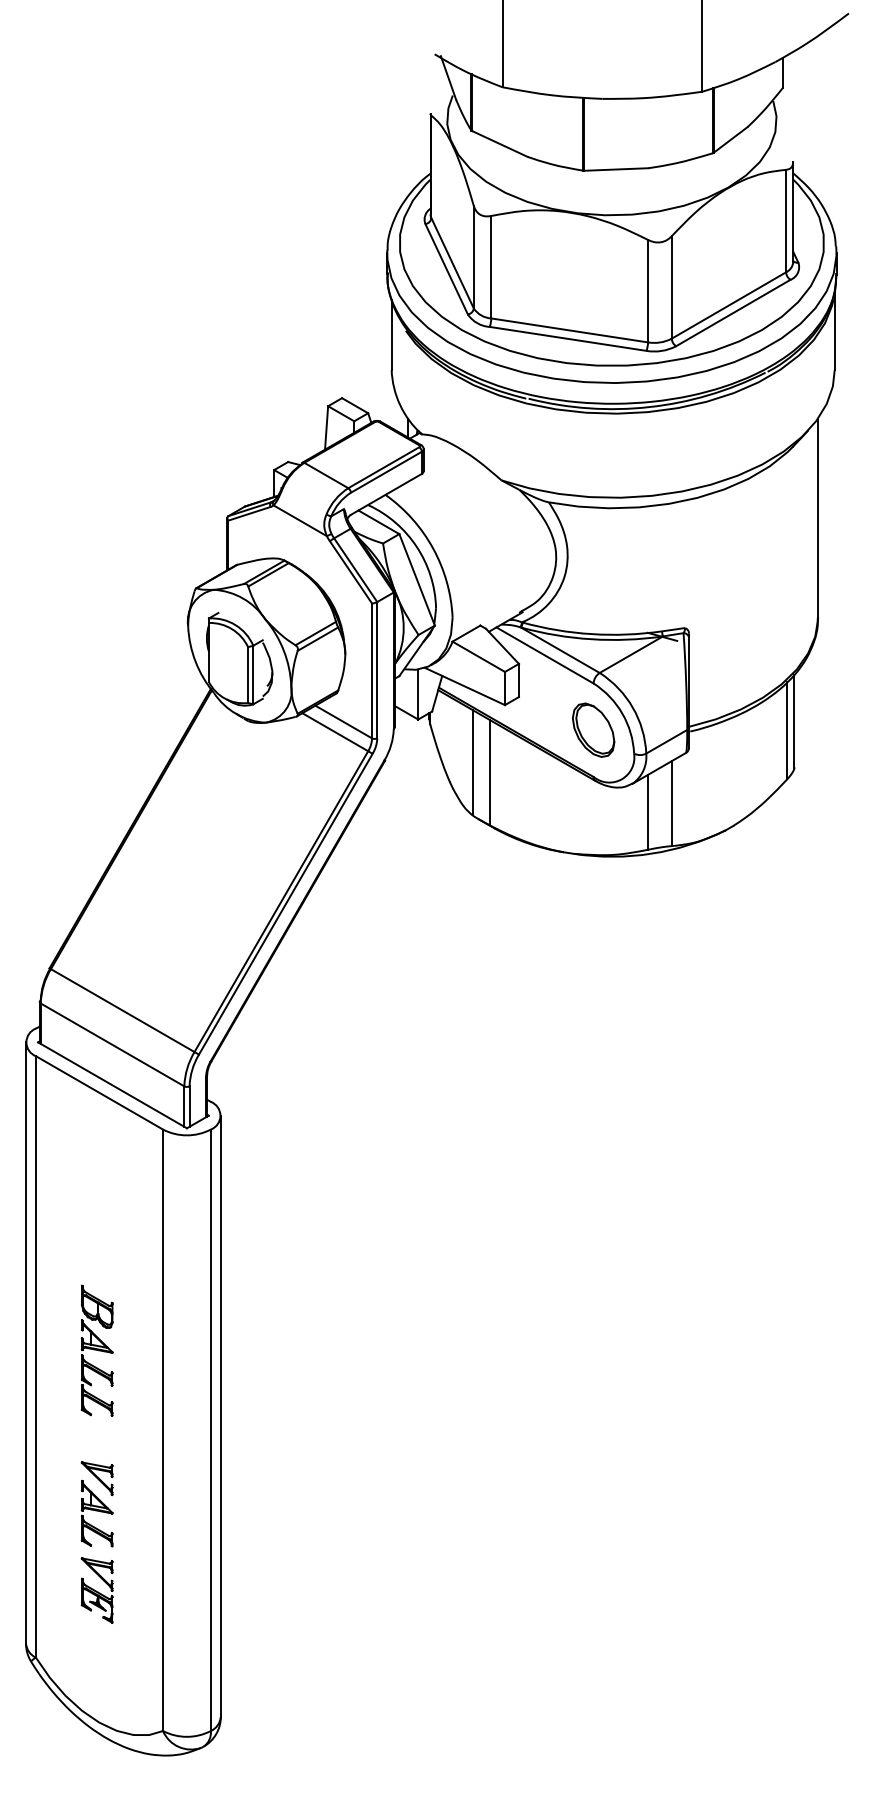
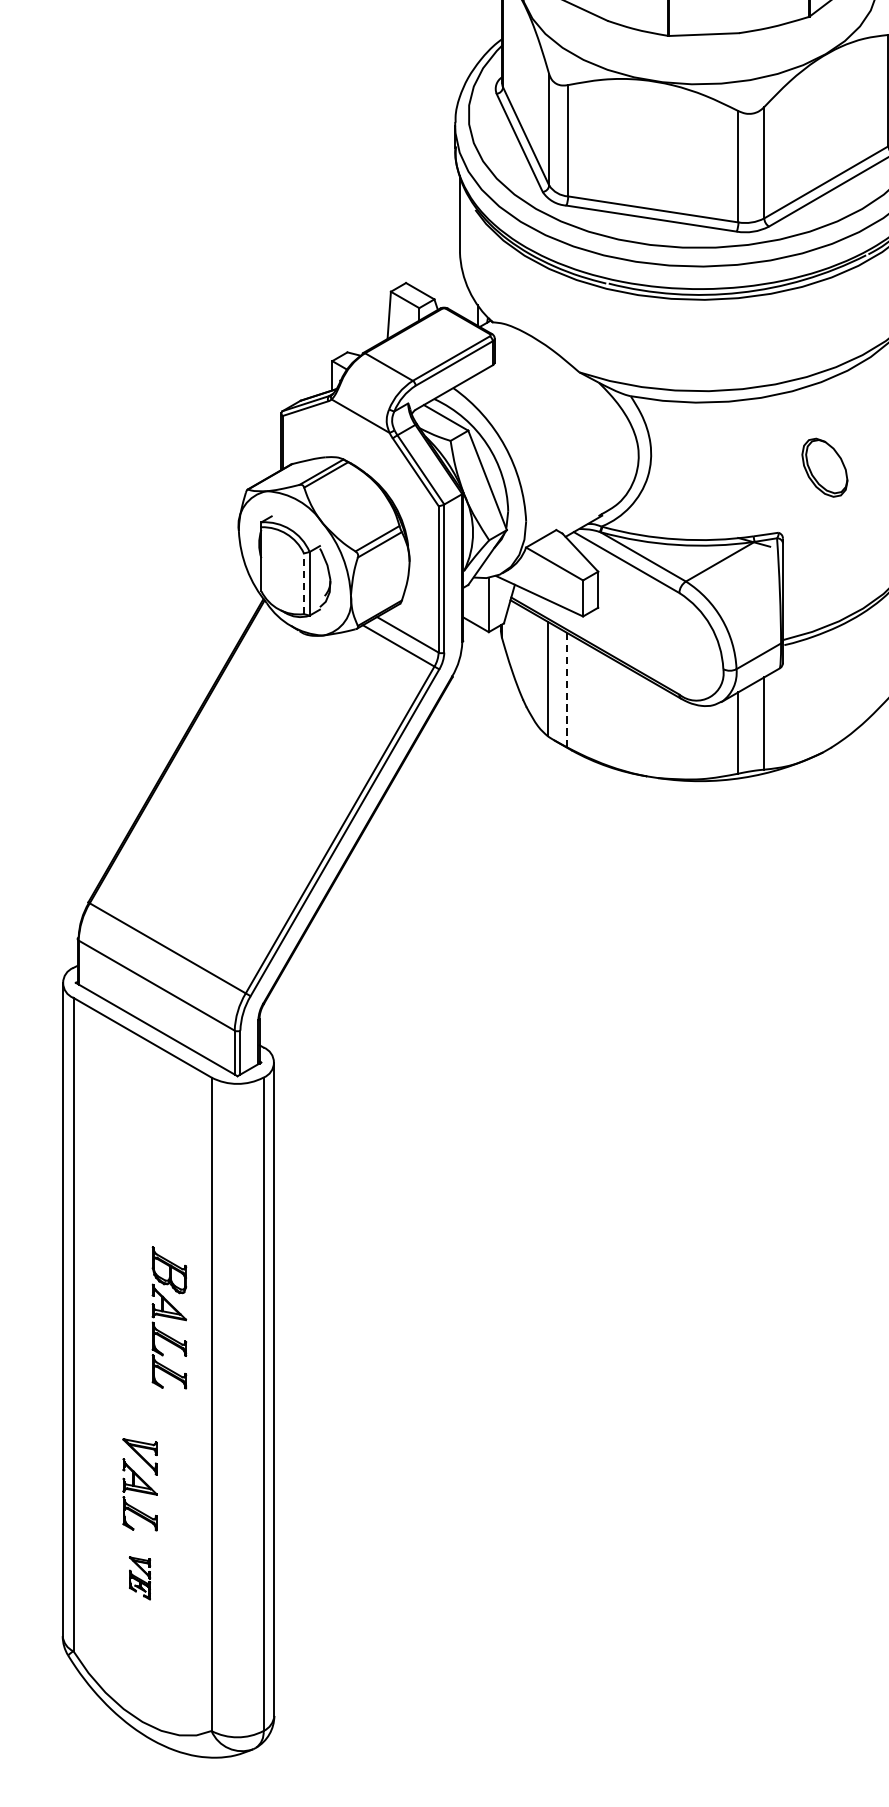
line: (248, 675) -> (304, 584), solid -> dashed
part: (593, 729) -> (824, 466), moved
line: (490, 772) -> (567, 689), solid -> dashed
part: (96, 1350) -> (168, 1317), moved
part: (96, 1590) -> (139, 1578), size x0.6

